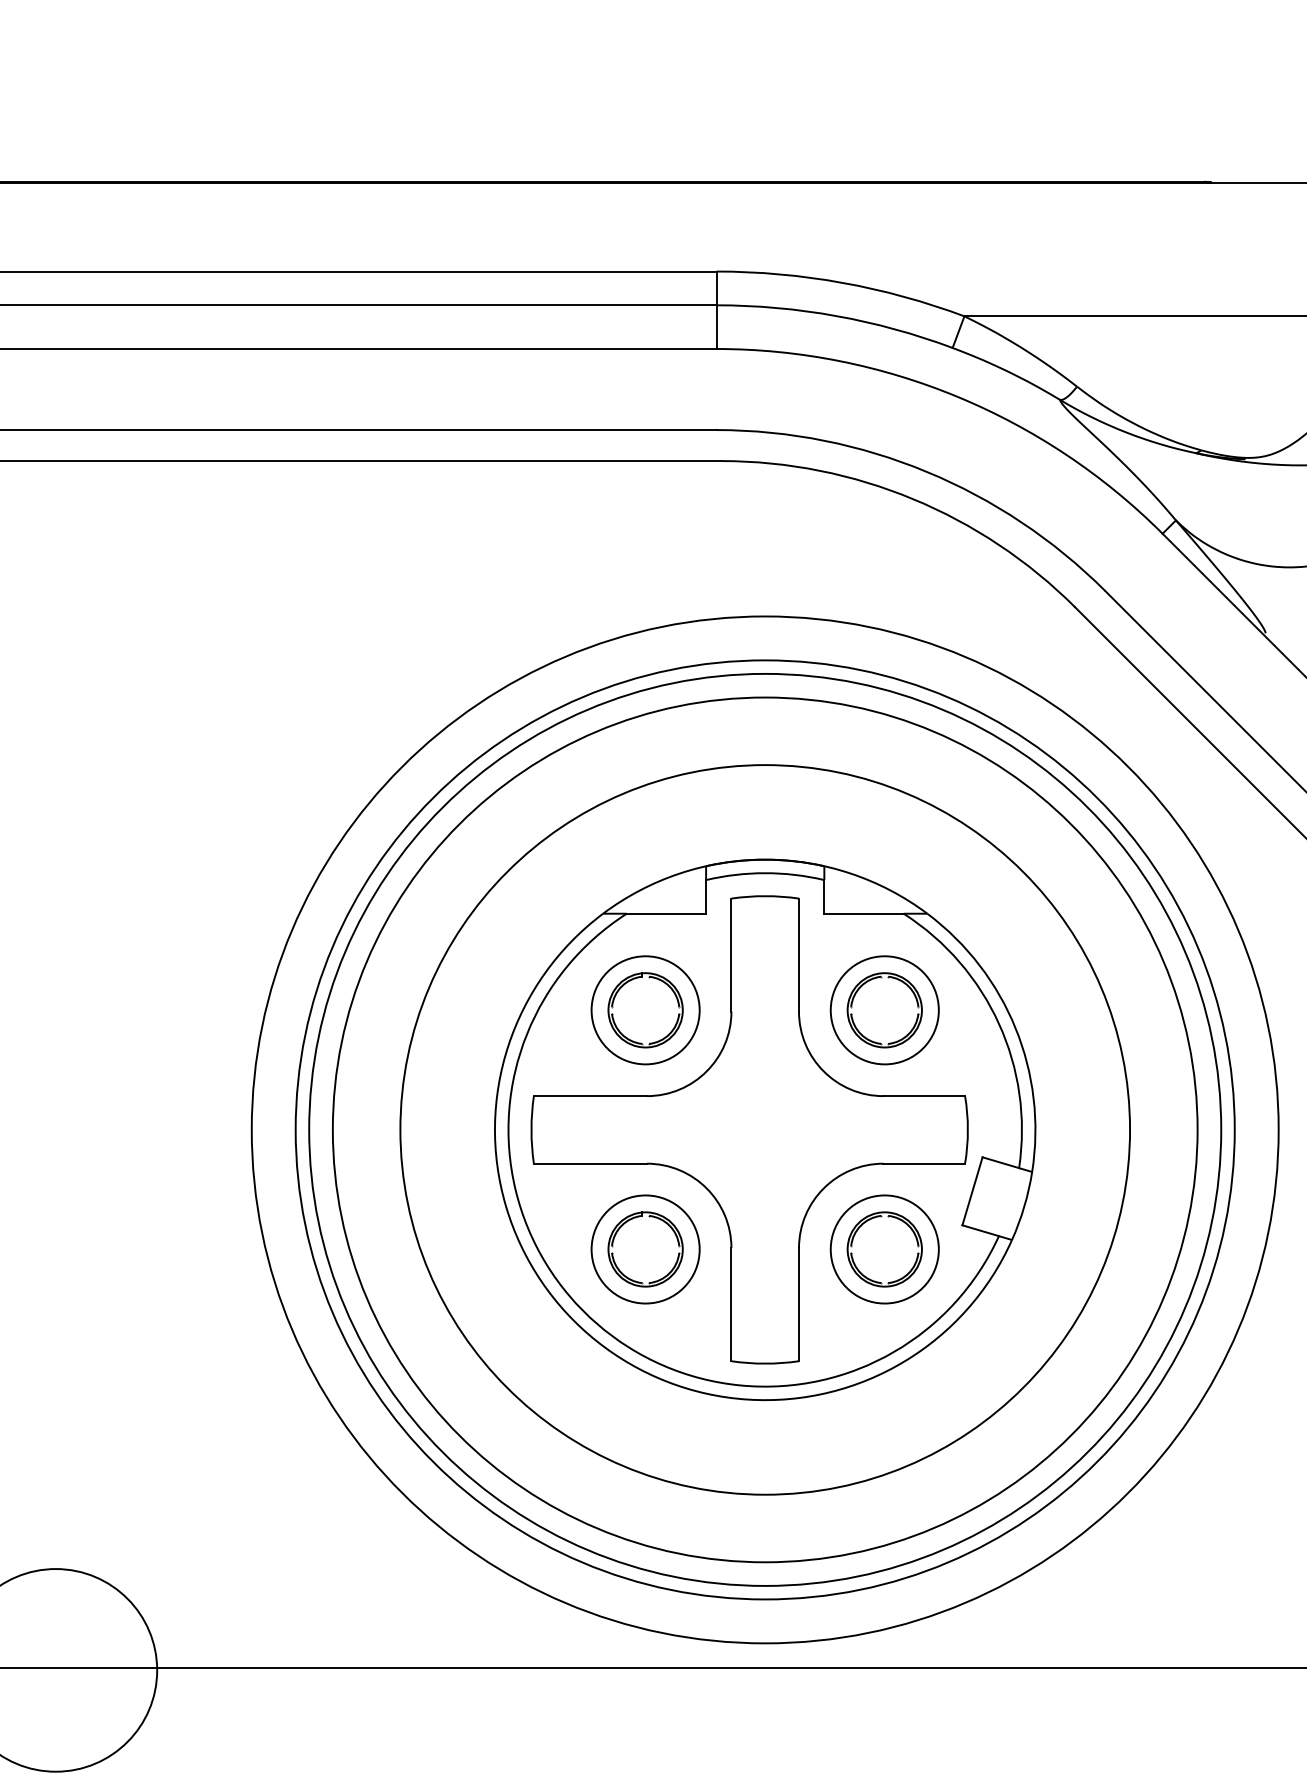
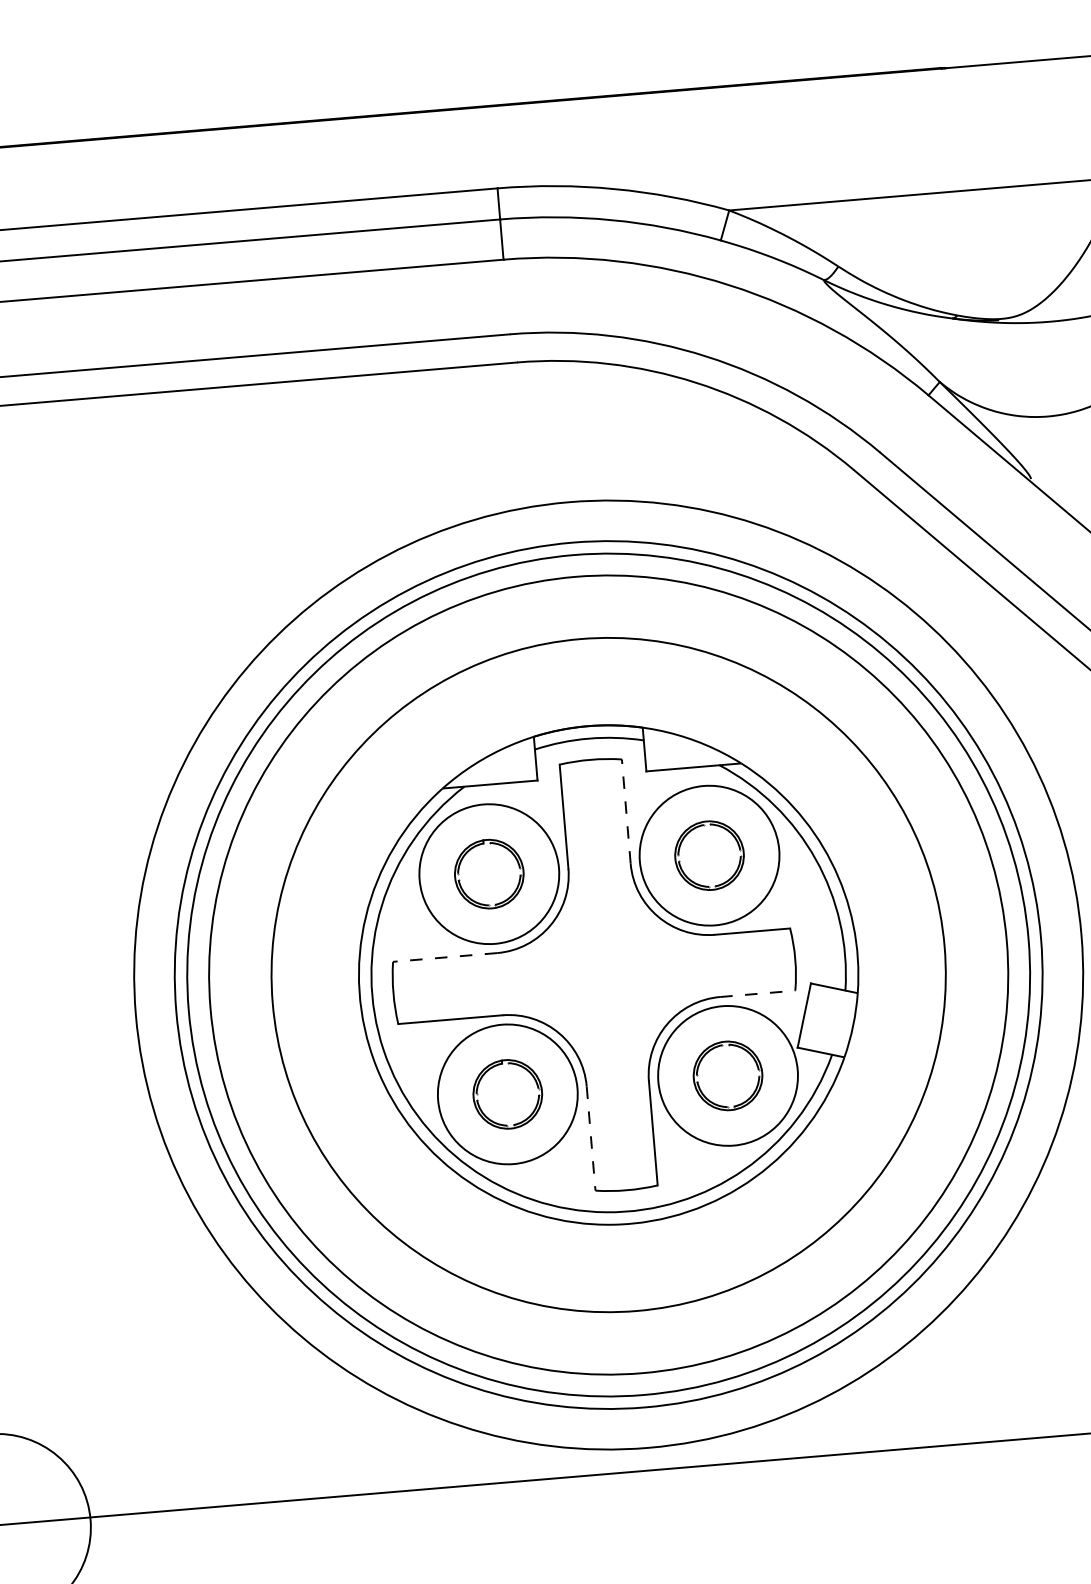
line: (799, 955) -> (626, 811), solid -> dashed
circle: (645, 1010) -> (489, 874), size x1.4
circle: (884, 1010) -> (709, 855), size x1.4
line: (590, 1096) -> (445, 957), solid -> dashed
line: (924, 1163) -> (757, 993), solid -> dashed
circle: (645, 1249) -> (507, 1094), size x1.4
circle: (884, 1249) -> (727, 1075), size x1.4
line: (731, 1304) -> (591, 1138), solid -> dashed

